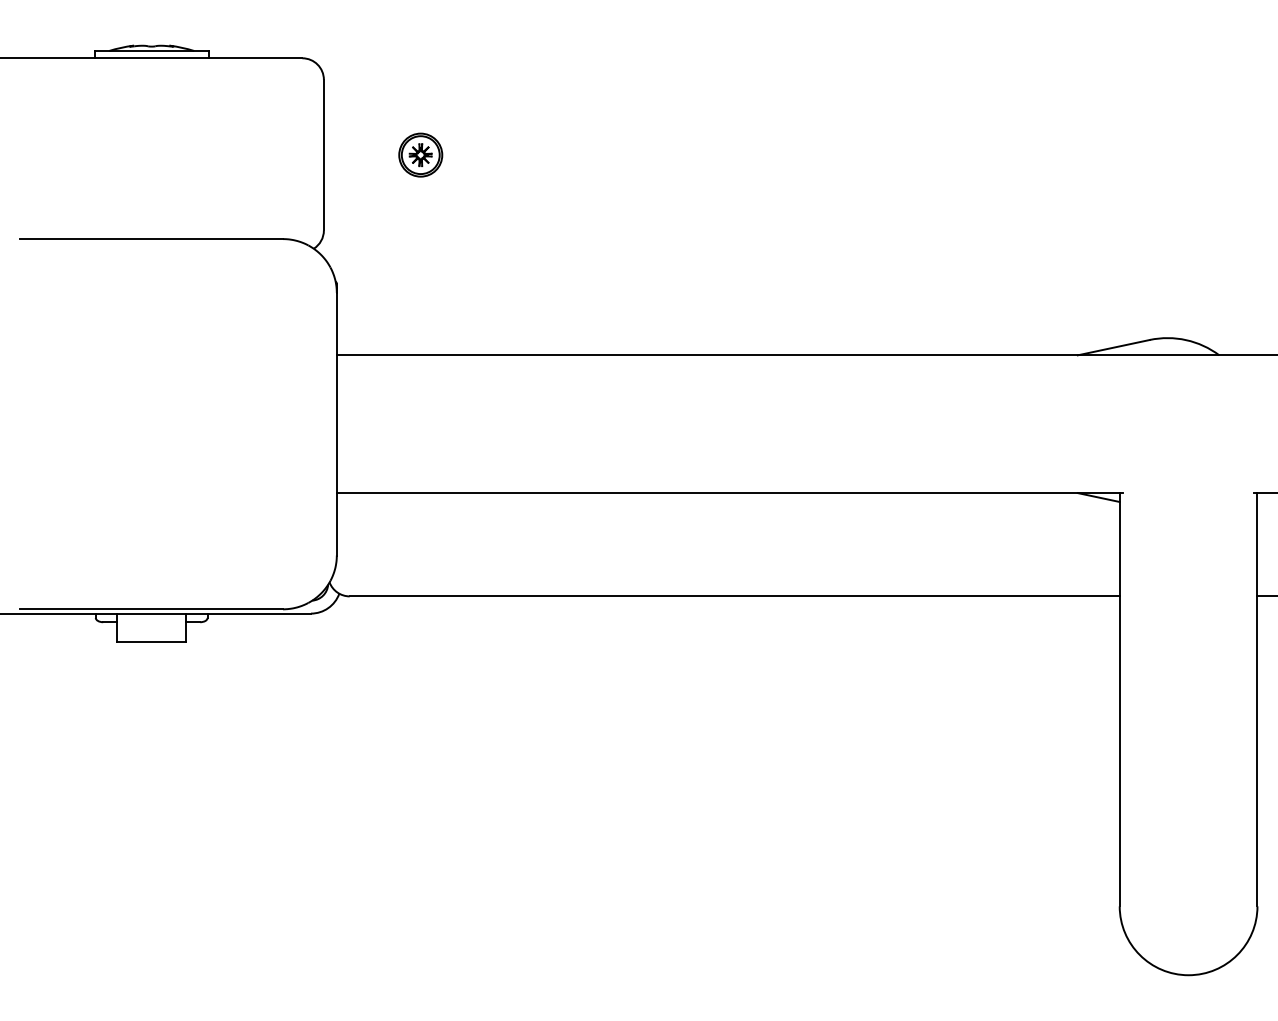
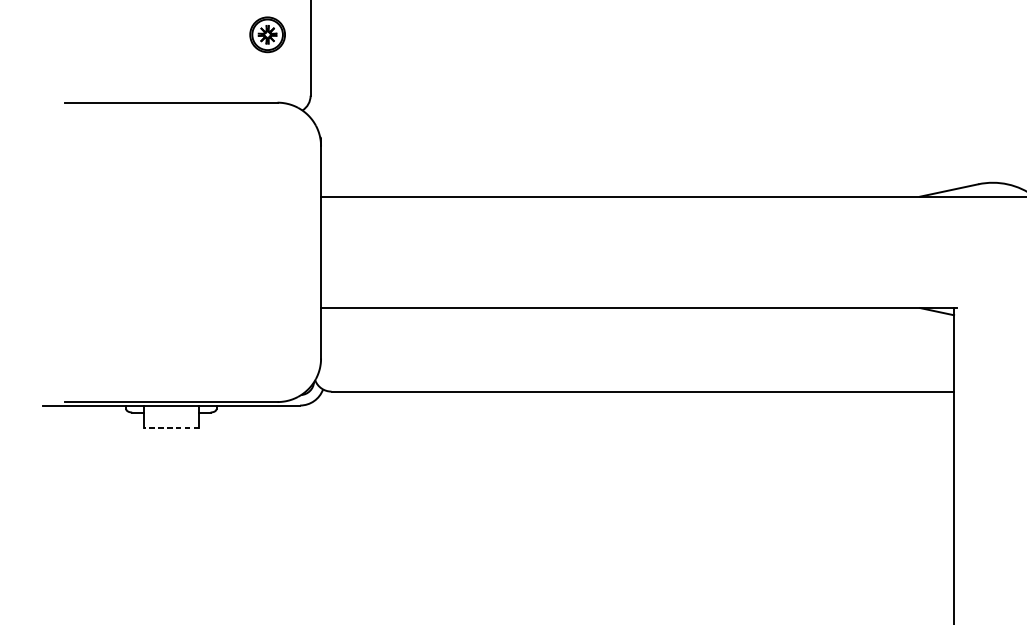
part: (420, 154) -> (267, 34), moved
line: (151, 641) -> (171, 428), solid -> dashed

